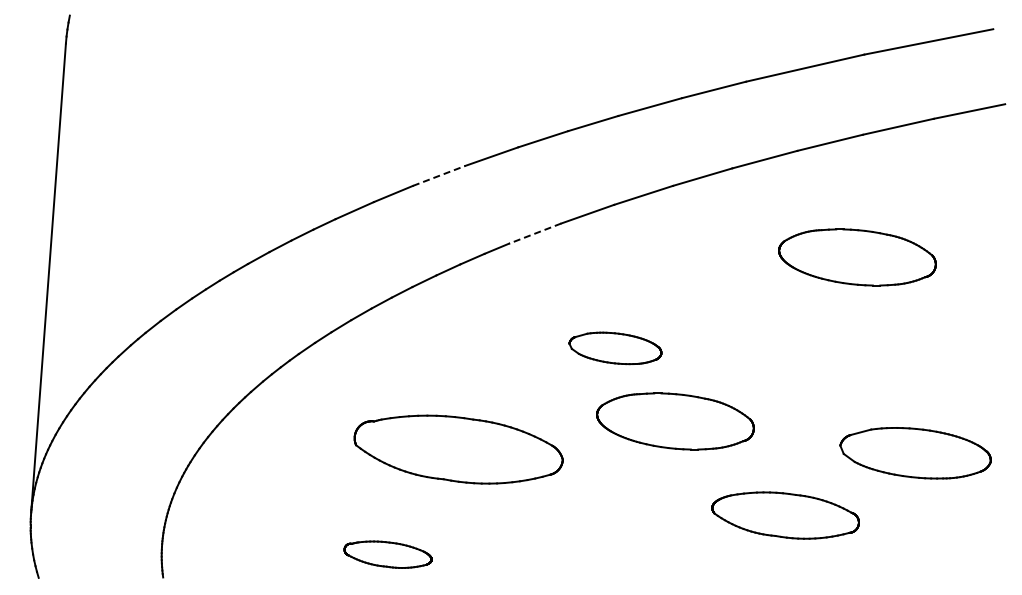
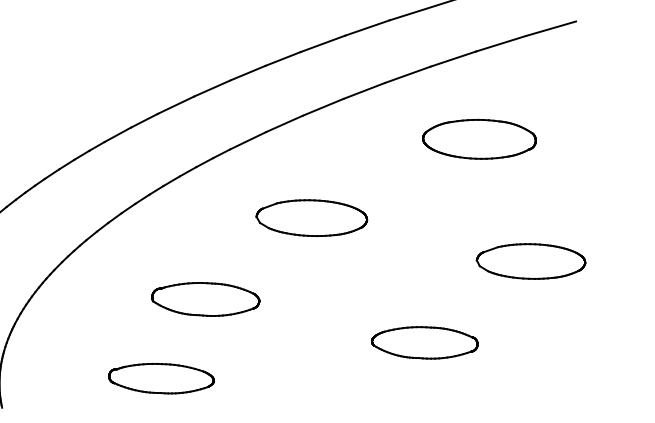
line: (439, 175) -> (176, 104), dashed -> solid
line: (534, 233) -> (247, 140), dashed -> solid
part: (615, 348) -> (311, 218), size x1.67
part: (675, 421) -> (358, 266), removed
part: (458, 449) -> (205, 299), size x0.71
part: (915, 453) -> (531, 261), moved
part: (785, 515) -> (424, 342), moved
part: (387, 554) -> (160, 378), size x1.67

